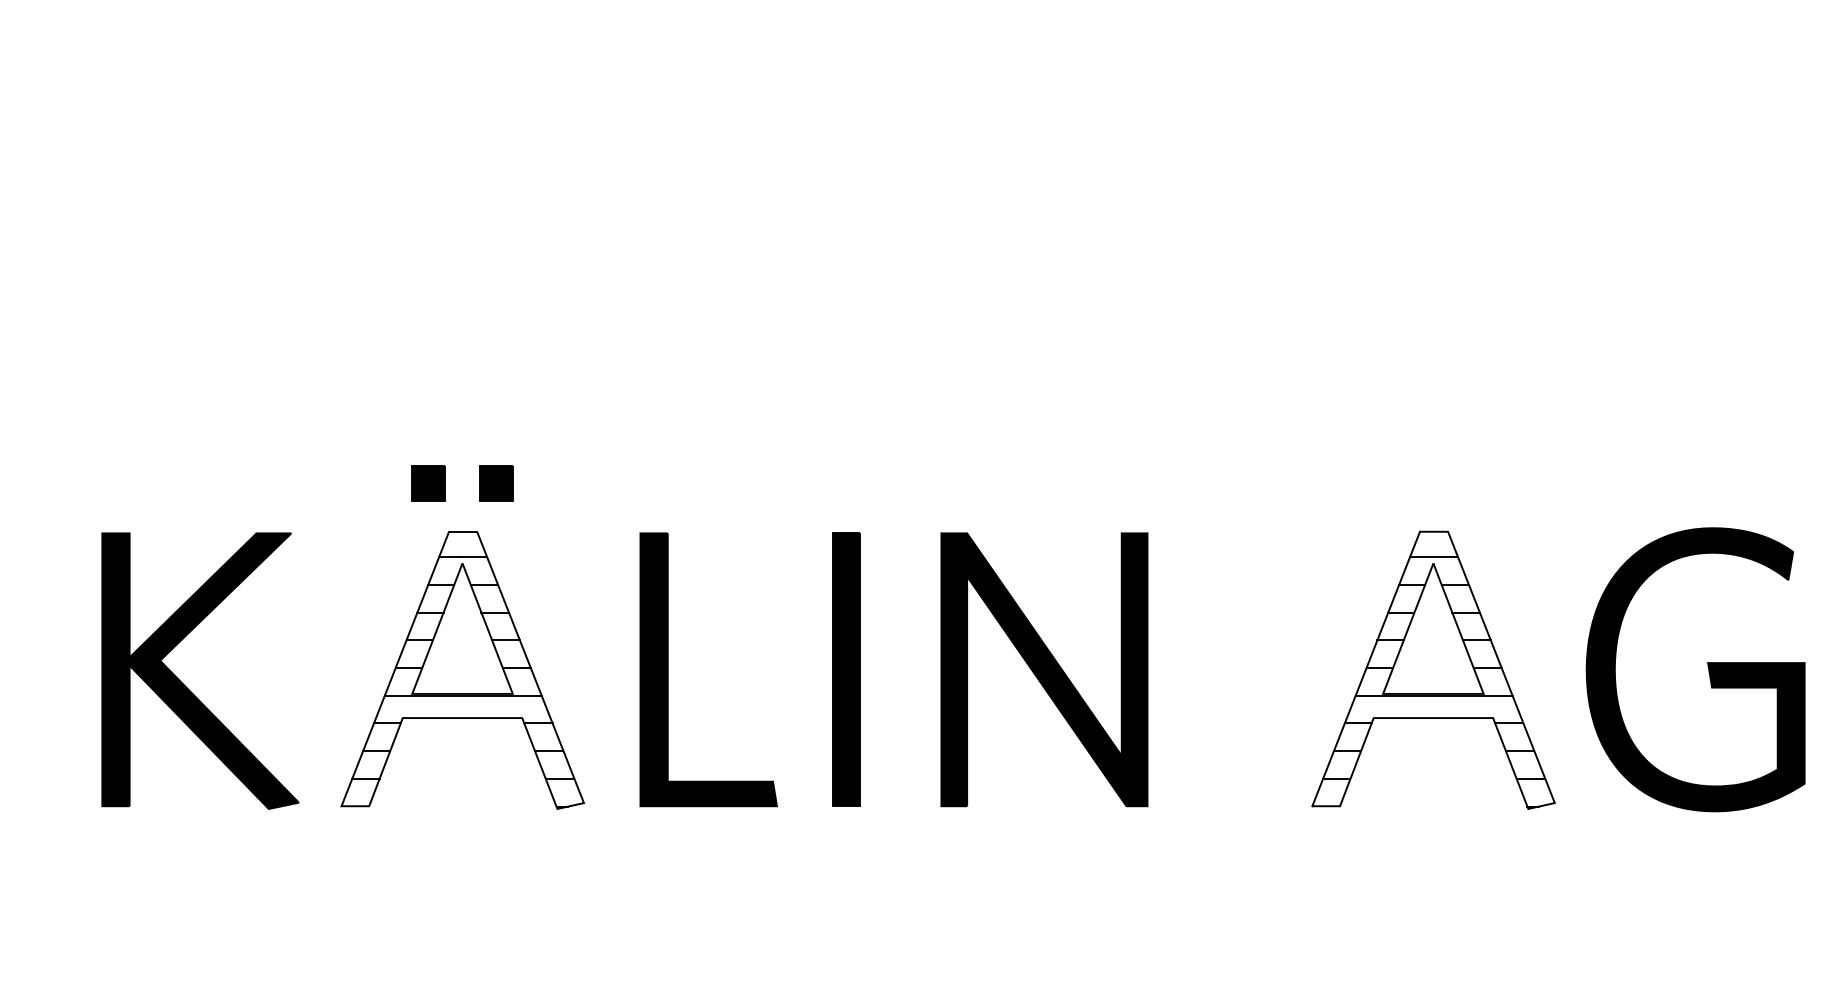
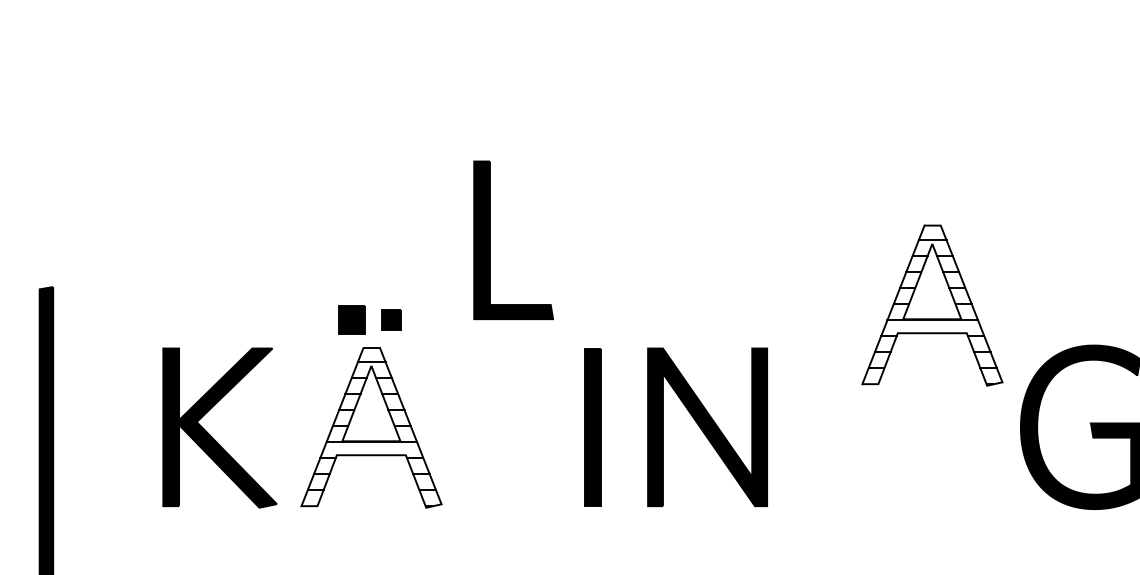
part: (428, 483) -> (351, 319), size x1.4
part: (668, 670) -> (490, 240), moved
part: (1433, 670) -> (932, 305), moved

